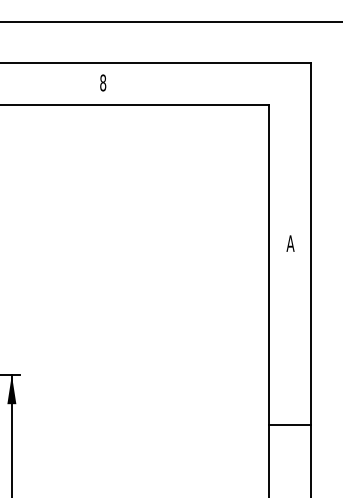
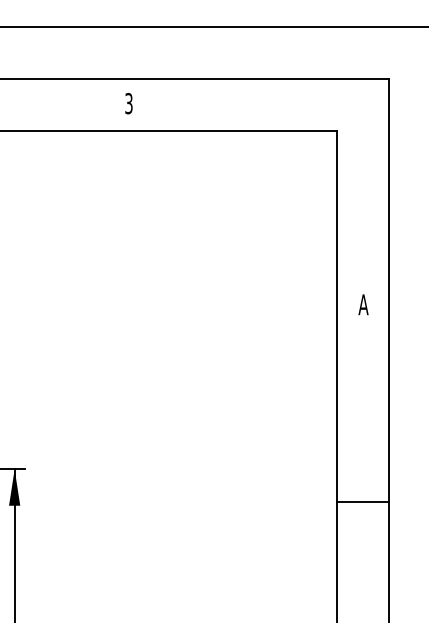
text: (102, 82) -> (128, 103), 8 -> 3
line: (289, 424) -> (362, 502), moved

